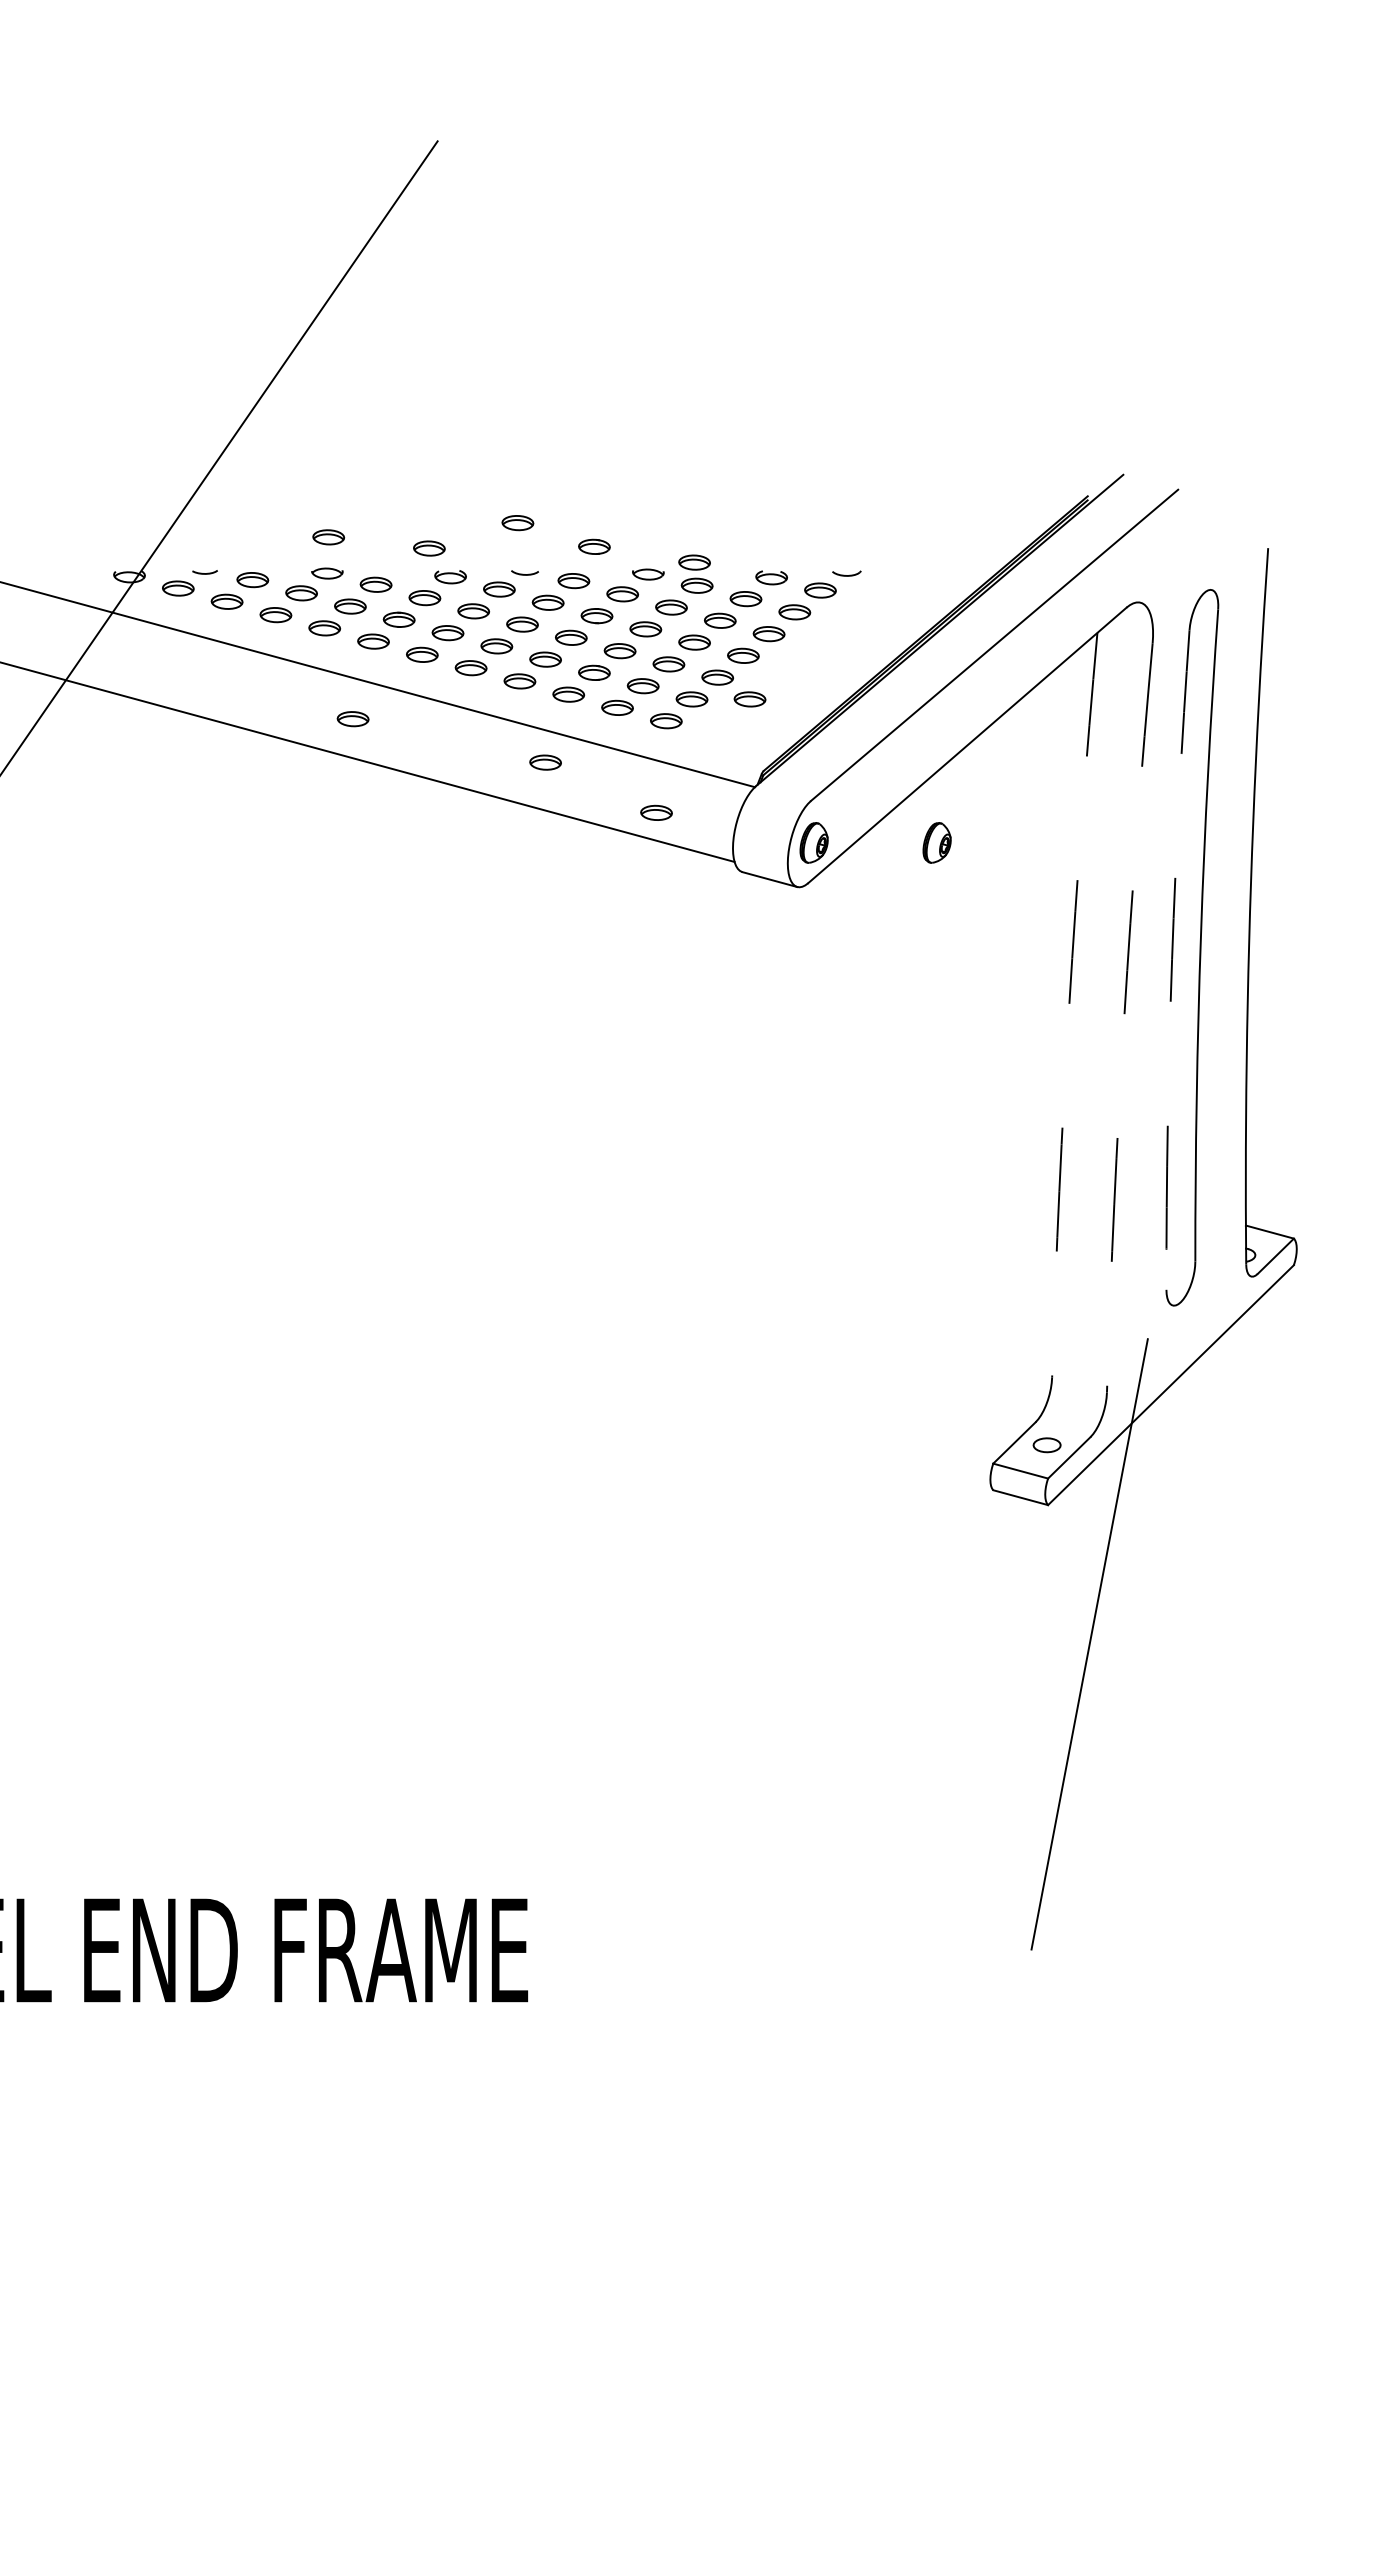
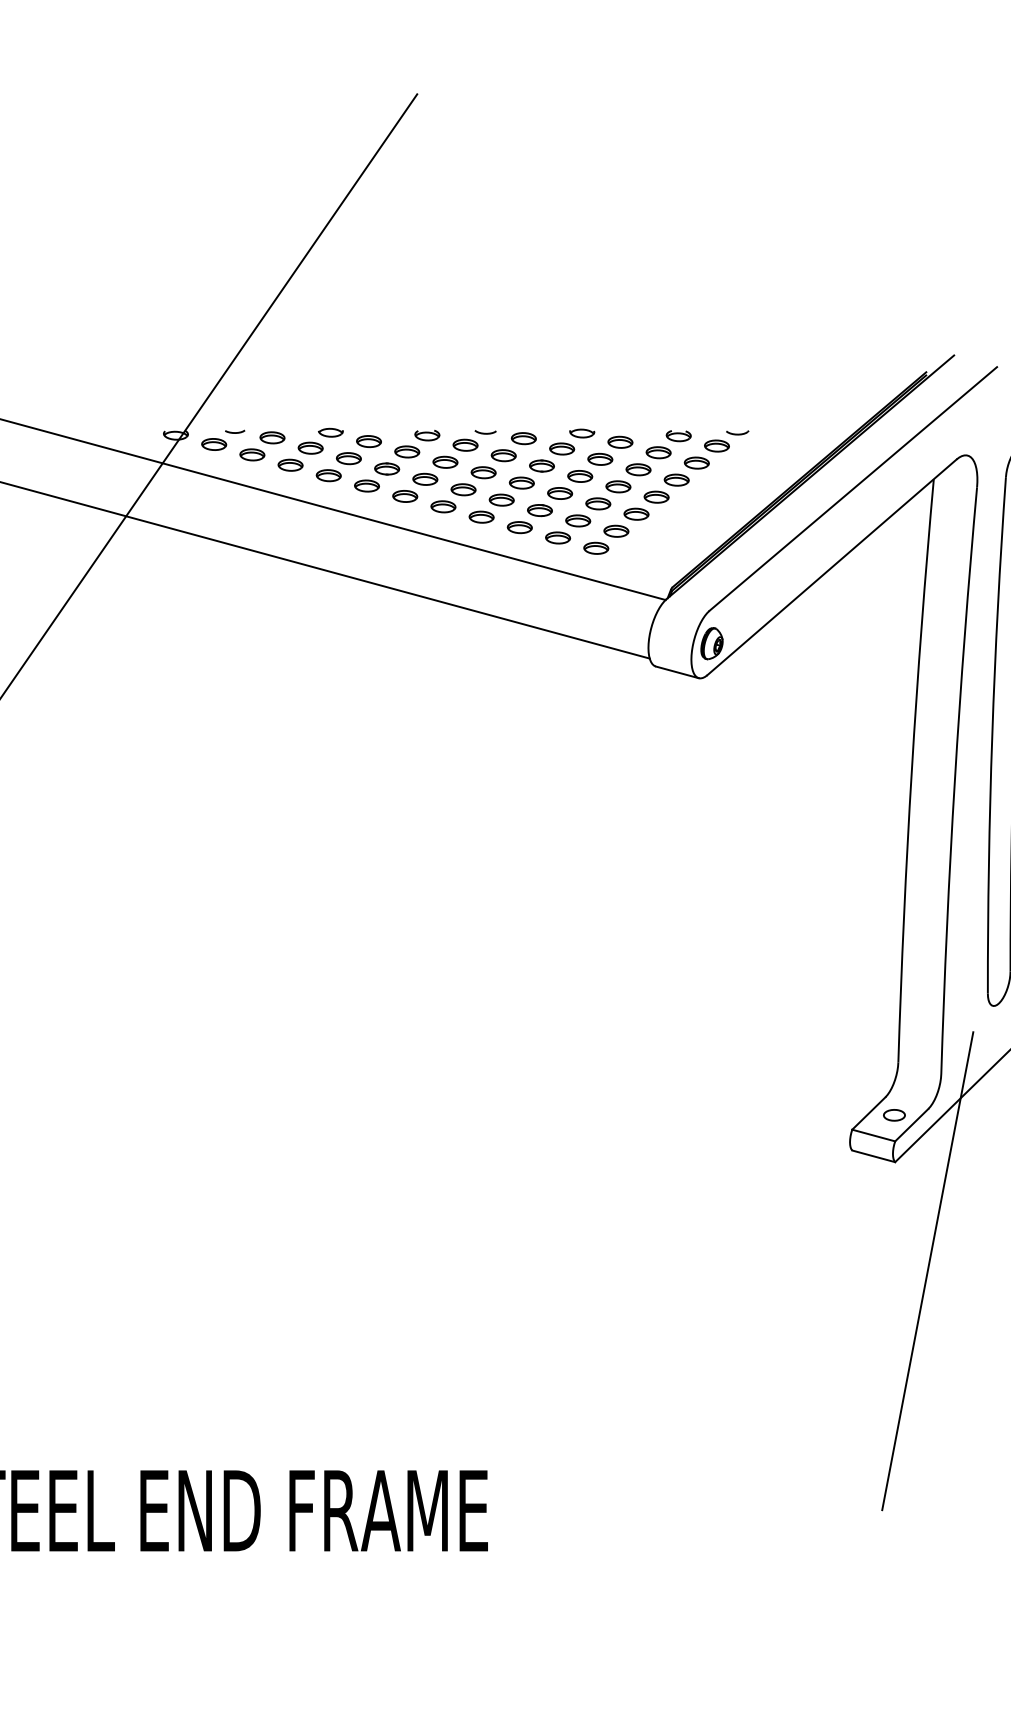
part: (517, 523) -> (479, 393), removed
part: (328, 537) -> (331, 404), removed
part: (594, 546) -> (540, 411), removed
part: (429, 548) -> (410, 413), removed
part: (694, 562) -> (618, 424), removed
part: (749, 699) -> (661, 531), removed
part: (352, 719) -> (350, 547), removed
part: (545, 762) -> (501, 580), removed
part: (656, 812) -> (588, 619), removed
part: (936, 842) -> (807, 643), removed
arc: (1172, 959) -> (992, 734), dashed -> solid
arc: (1069, 1004) -> (911, 770), dashed -> solid
arc: (1124, 1017) -> (955, 780), dashed -> solid

